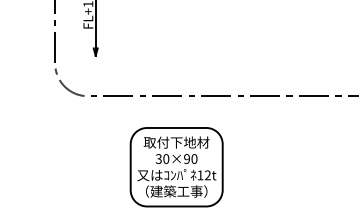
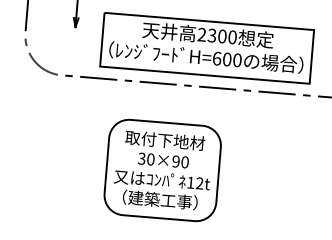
part: (204, 63) -> (206, 47), added

